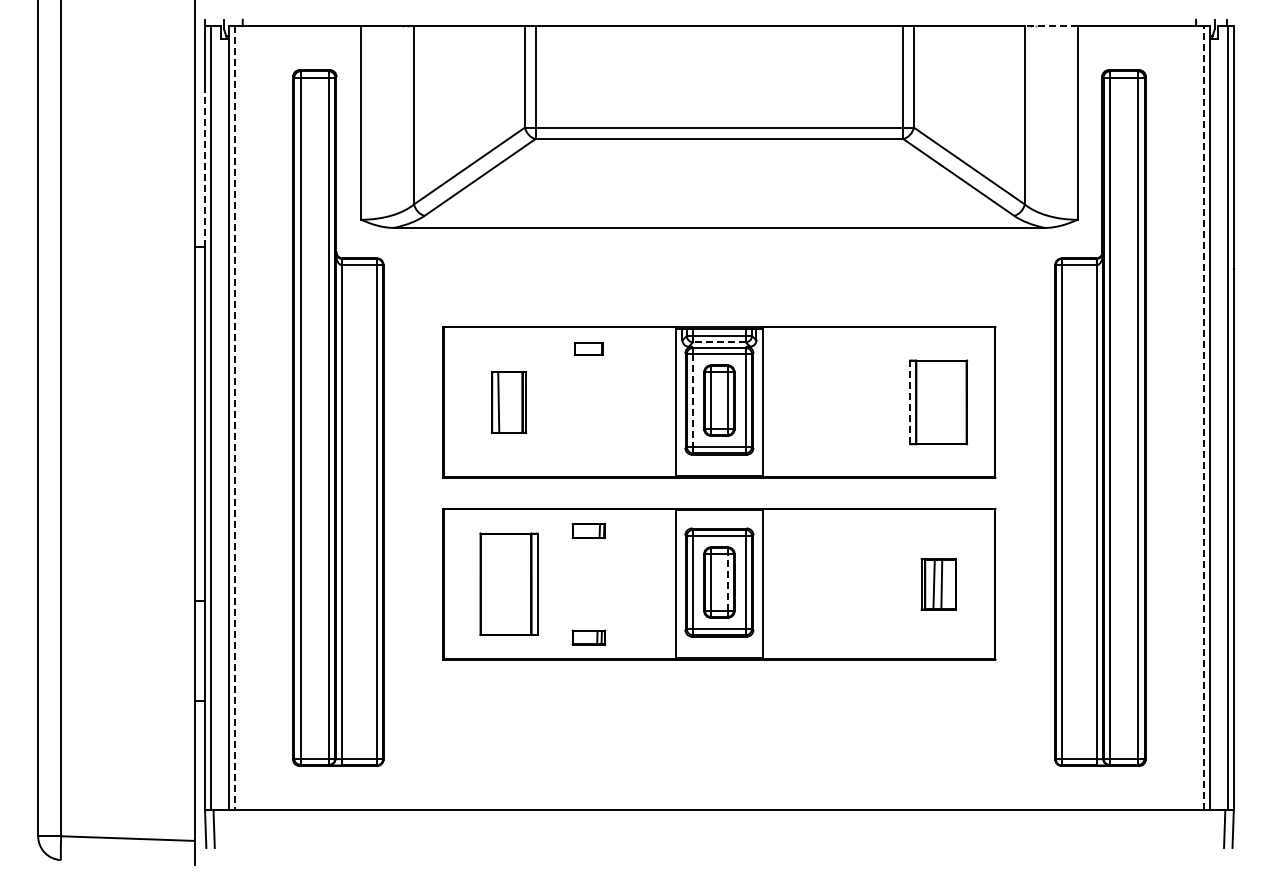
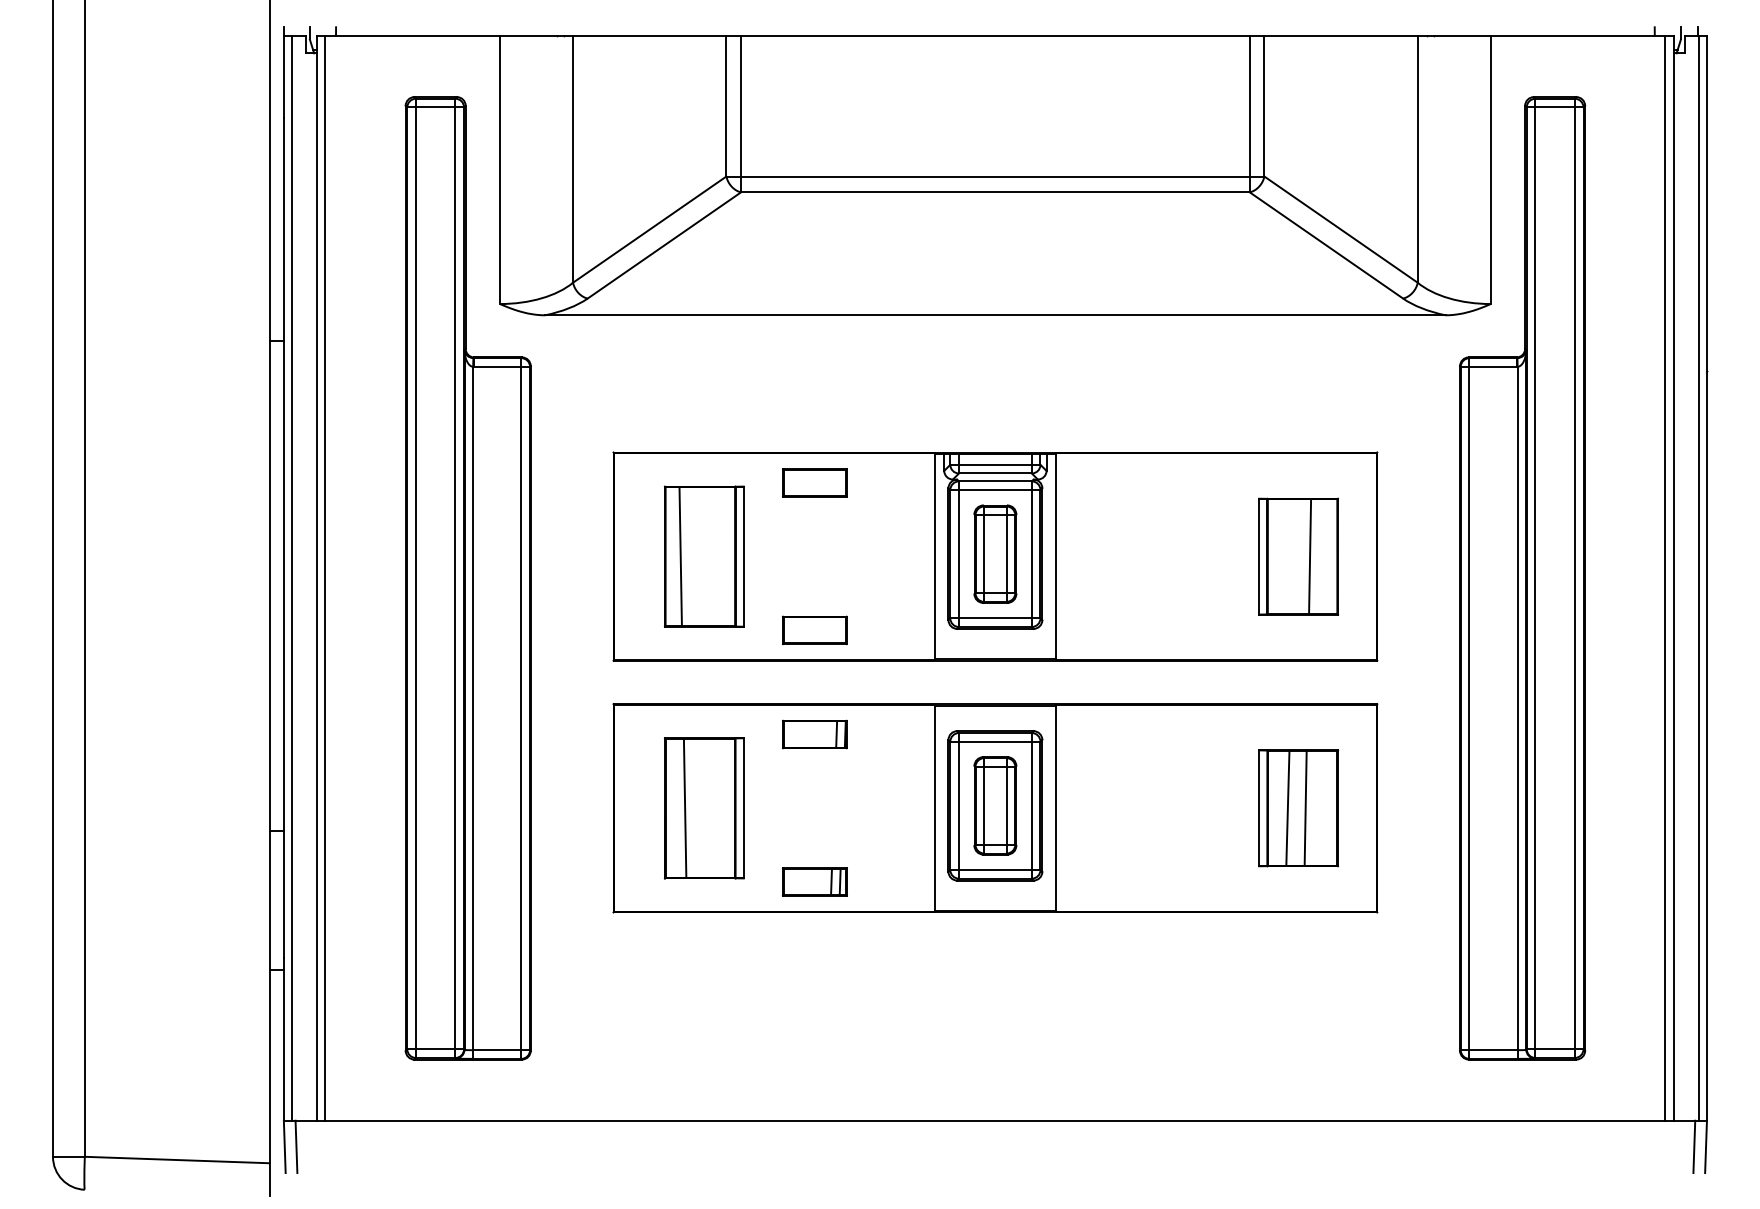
line: (1050, 26) -> (1453, 36), dashed -> solid
line: (205, 166) -> (284, 230), dashed -> solid
line: (718, 342) -> (994, 473), dashed -> solid
part: (588, 348) -> (814, 482), size x1.67
line: (693, 401) -> (959, 555), dashed -> solid
part: (508, 402) -> (703, 556), size x1.67
line: (910, 402) -> (1259, 556), dashed -> solid
line: (946, 402) -> (1309, 556), added
line: (1203, 417) -> (1665, 577), dashed -> solid
line: (235, 418) -> (325, 578), dashed -> solid
part: (588, 455) -> (814, 630), added
part: (588, 530) -> (814, 733), size x1.43
line: (727, 582) -> (1006, 805), dashed -> solid
line: (495, 584) -> (685, 808), added
part: (938, 584) -> (1298, 808), size x1.67
part: (588, 637) -> (814, 881), size x1.43

